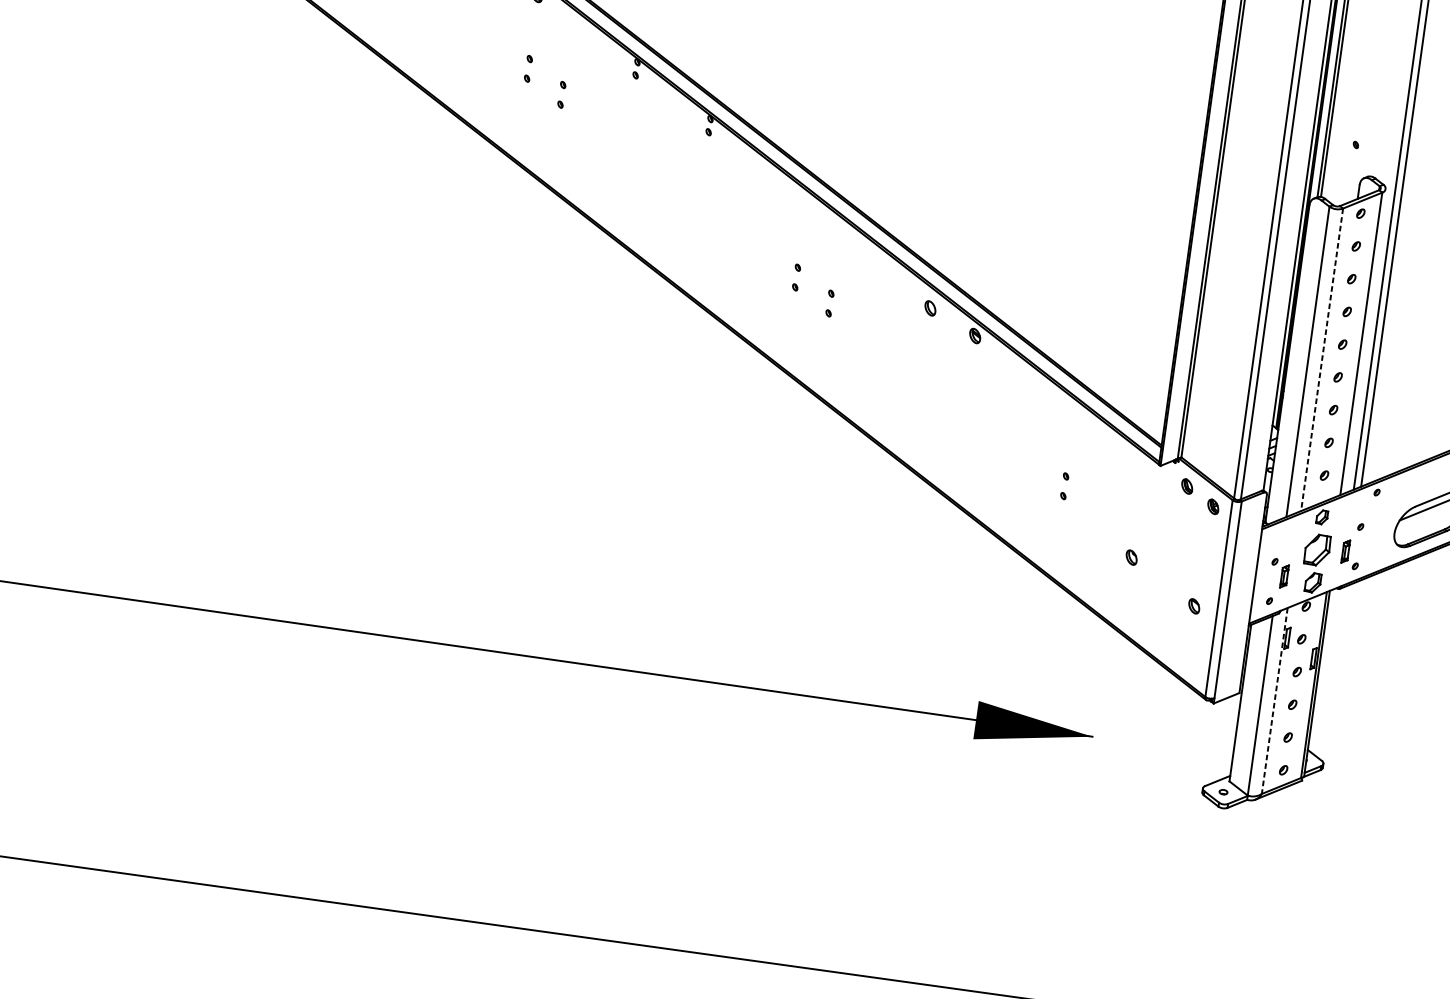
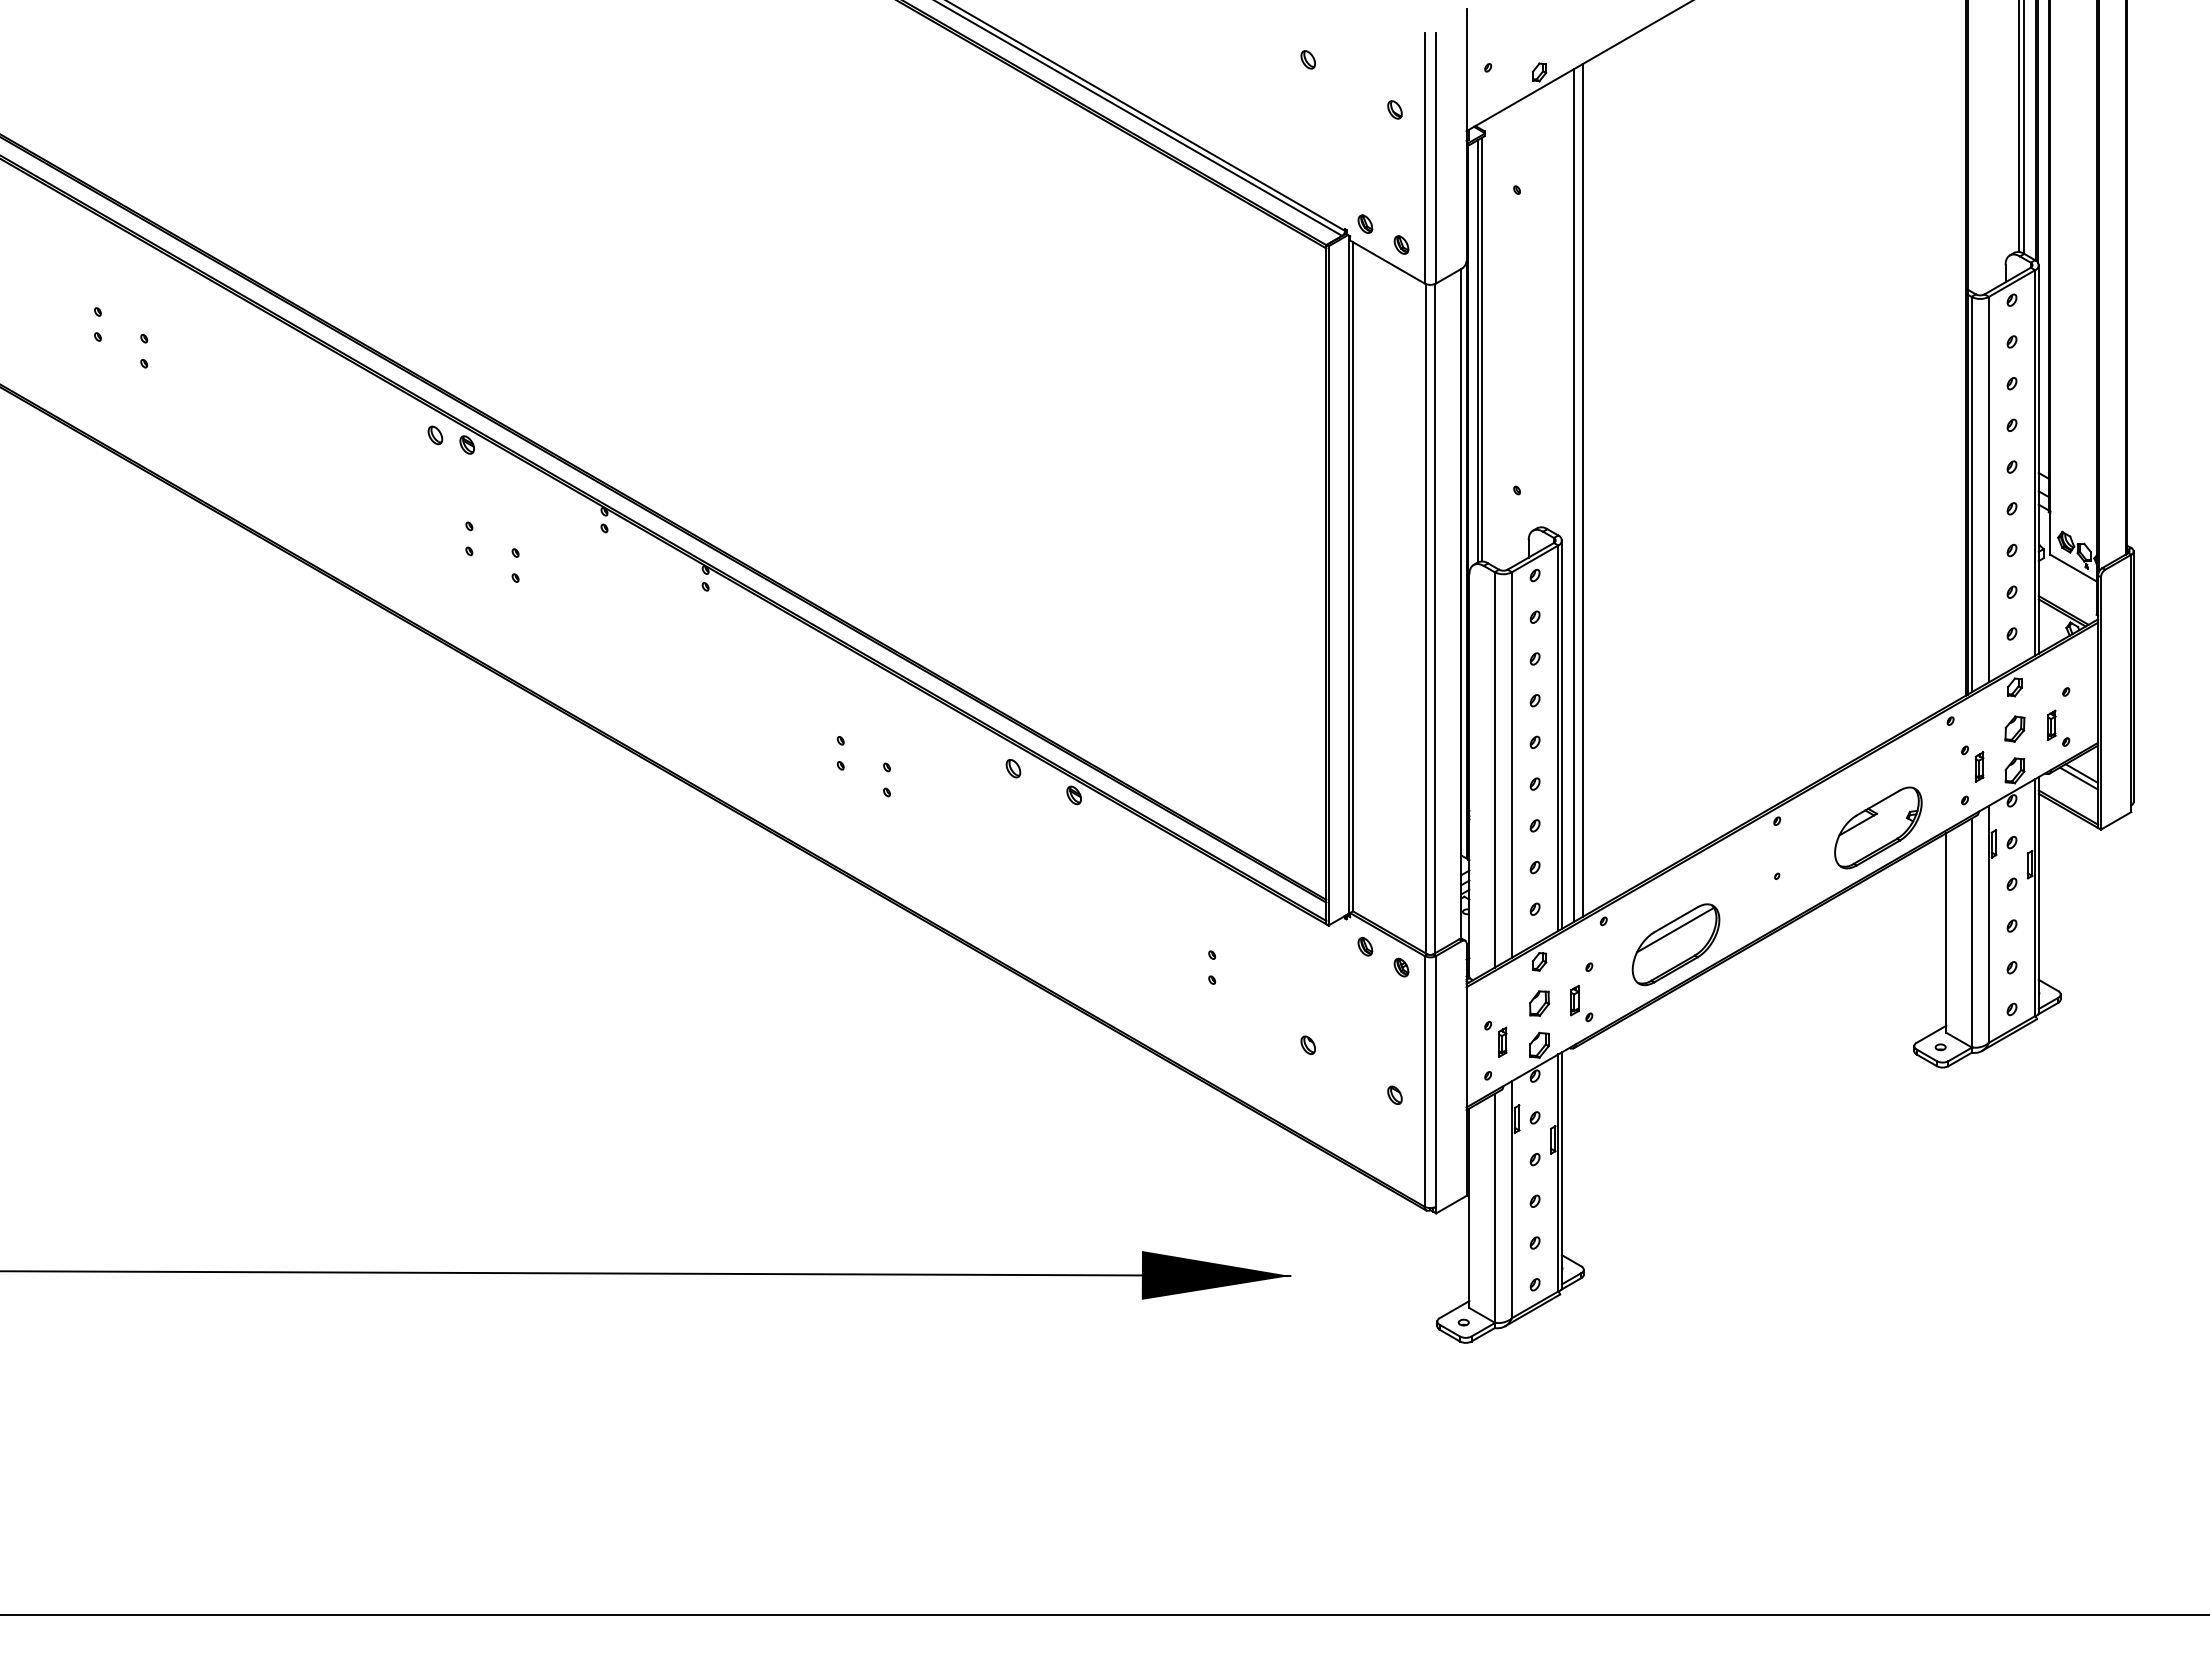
line: (1364, 341) -> (1561, 734), added
line: (1322, 359) -> (1512, 764), dashed -> solid
part: (1317, 550) -> (1539, 1003), size x0.62
line: (1275, 701) -> (1512, 1200), dashed -> solid

